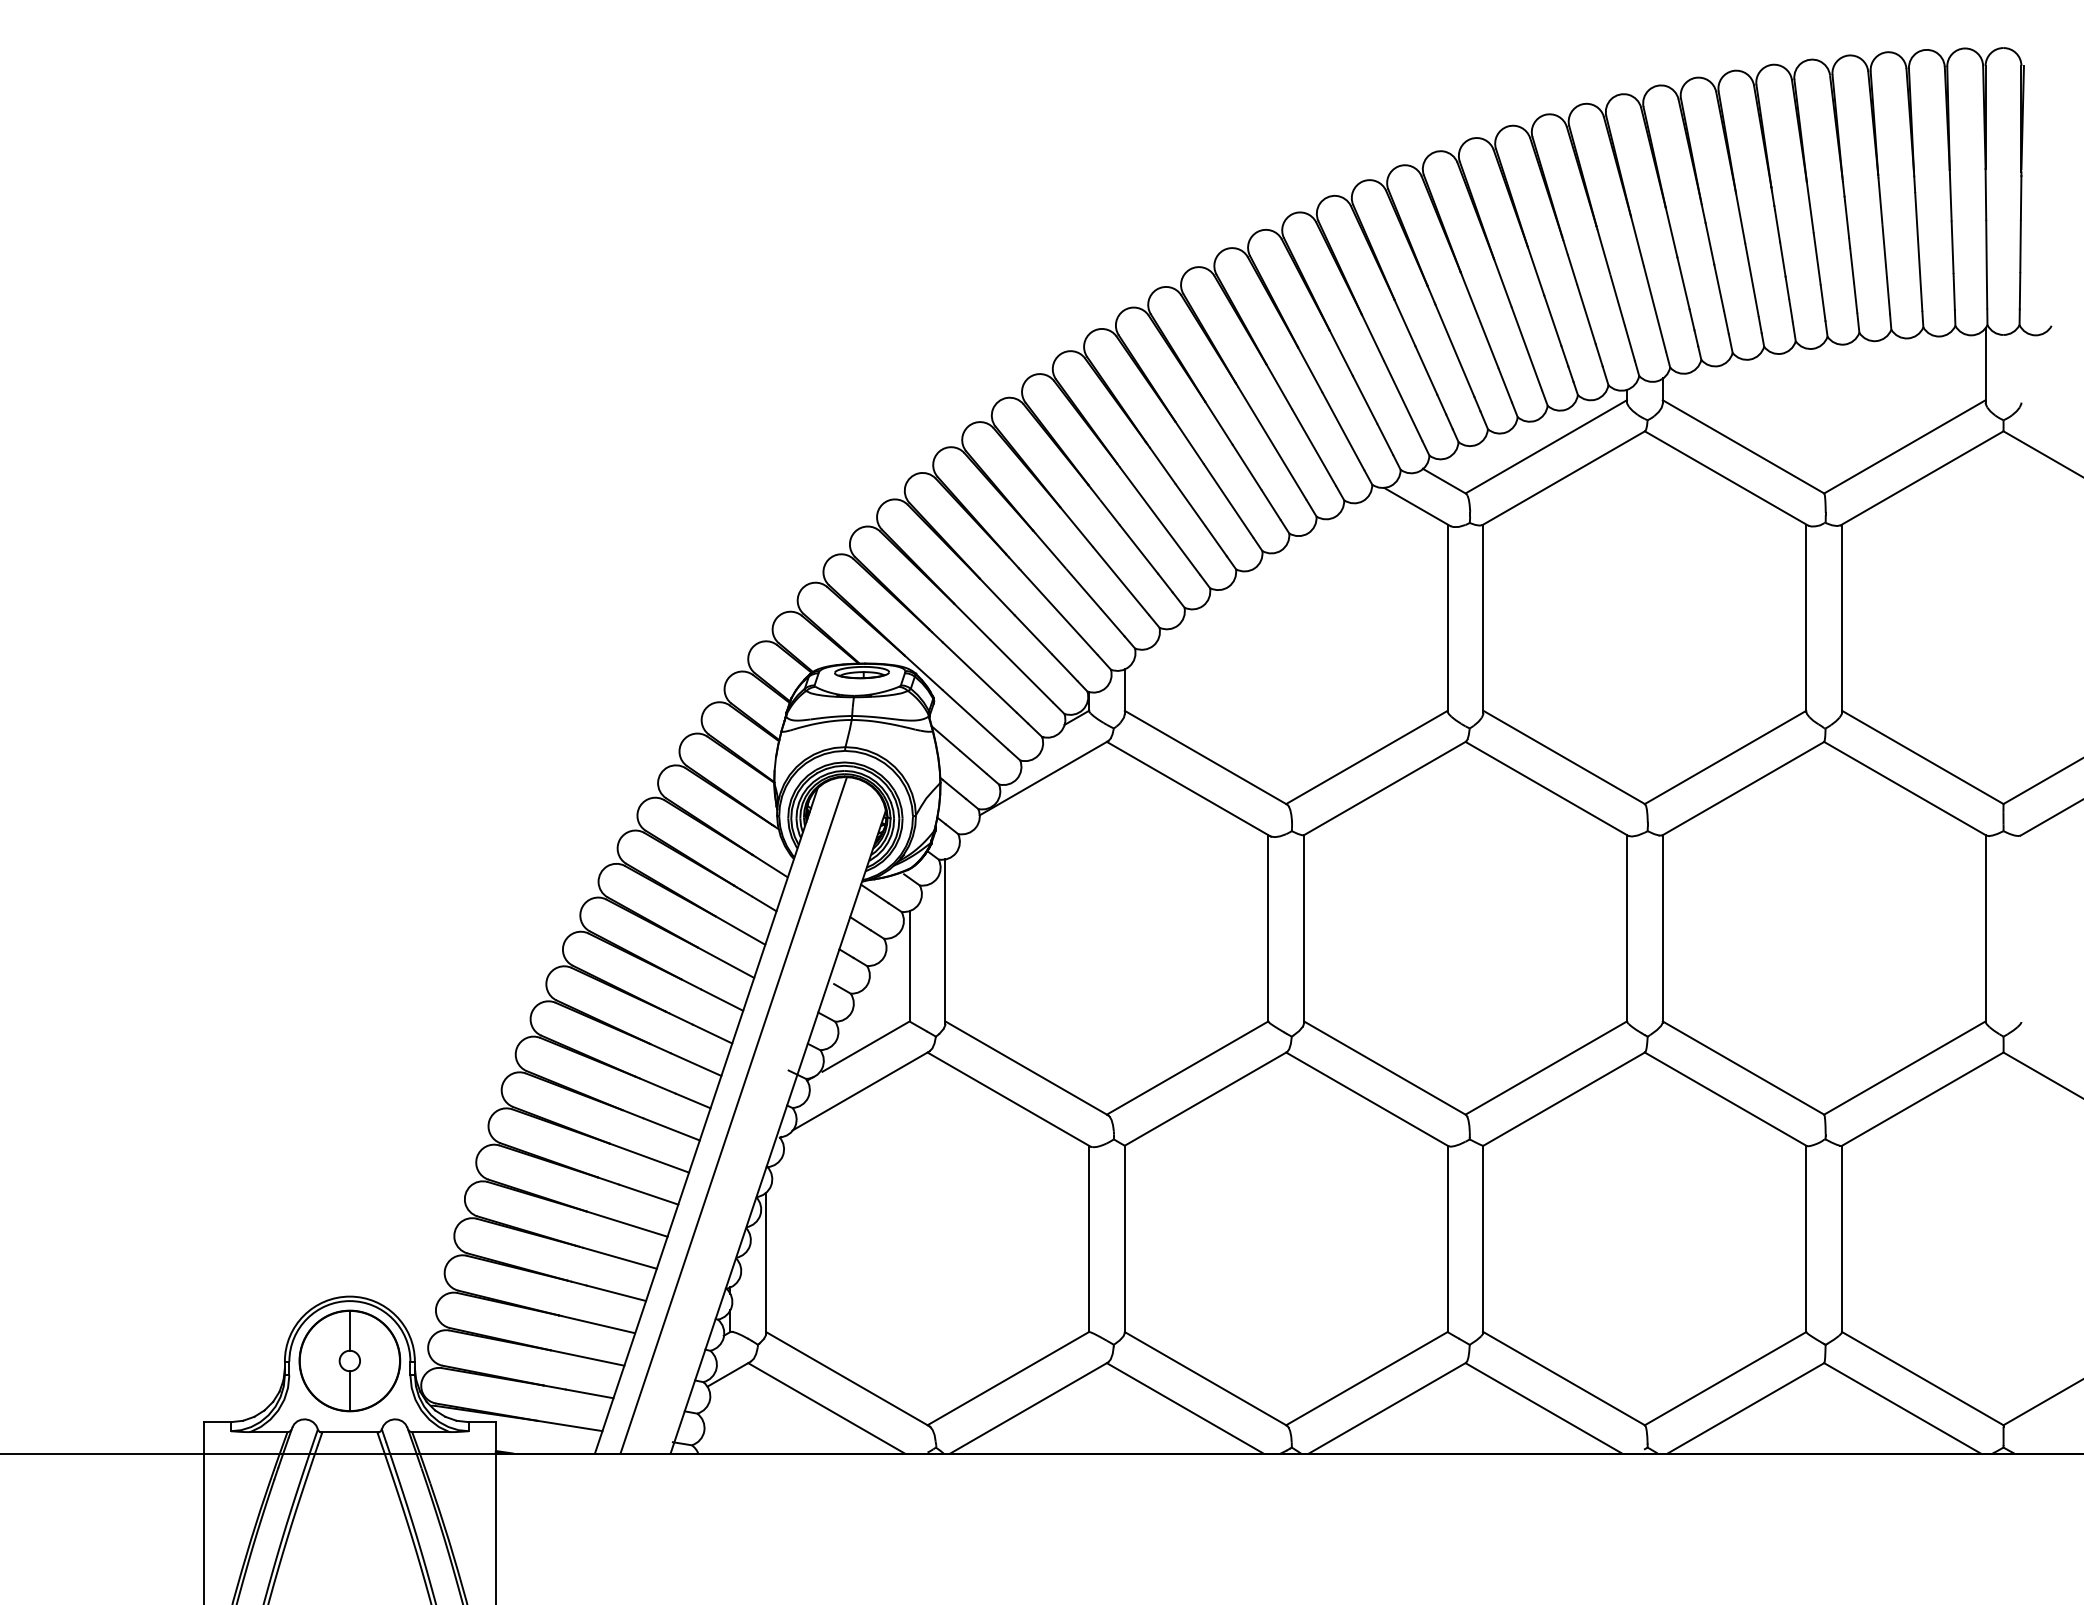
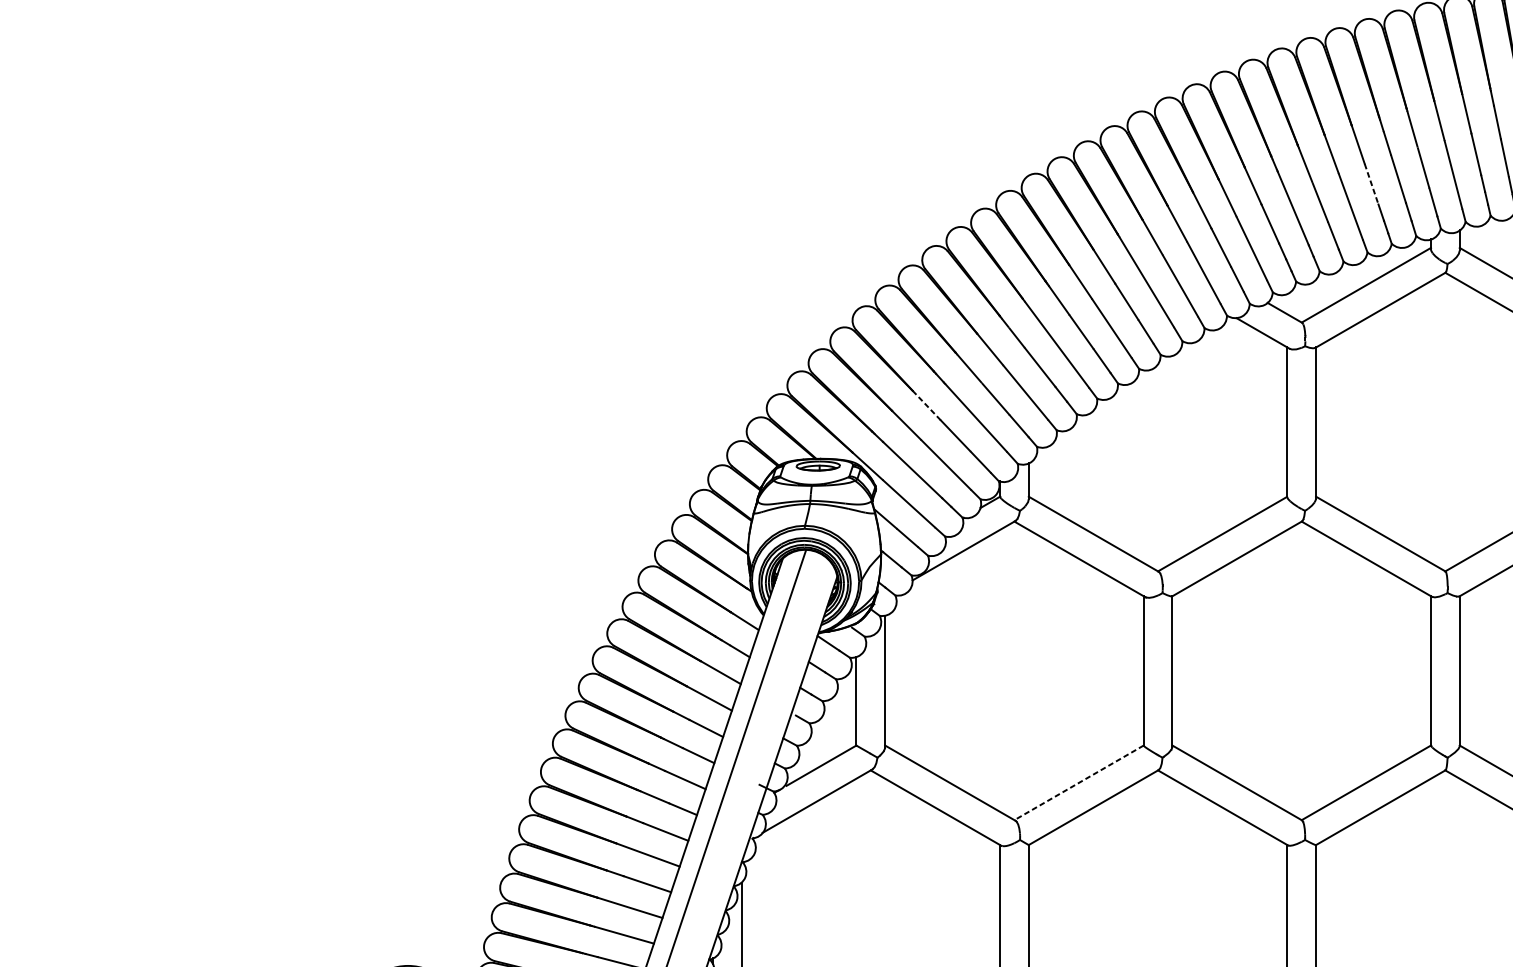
line: (1552, 320) -> (1371, 184), solid -> dashed
line: (997, 596) -> (926, 405), solid -> dashed
line: (1187, 1068) -> (1078, 783), solid -> dashed

